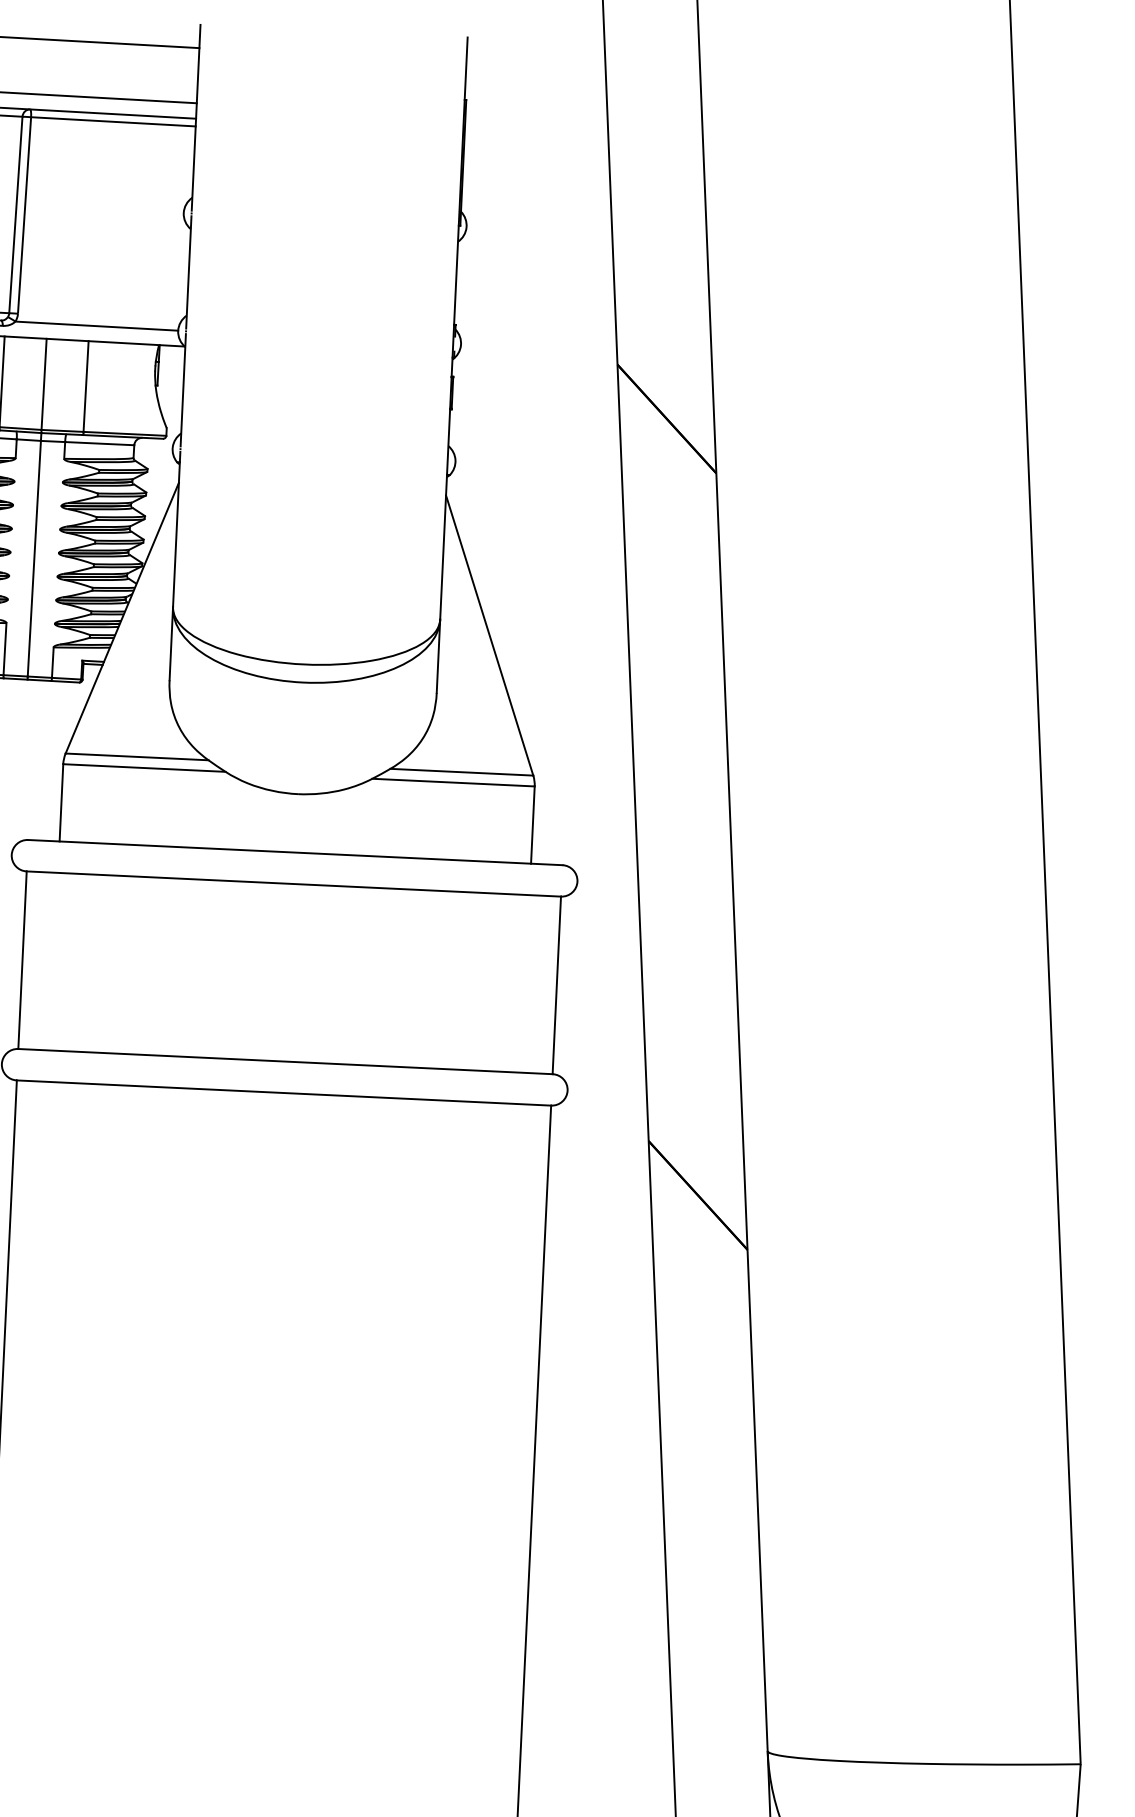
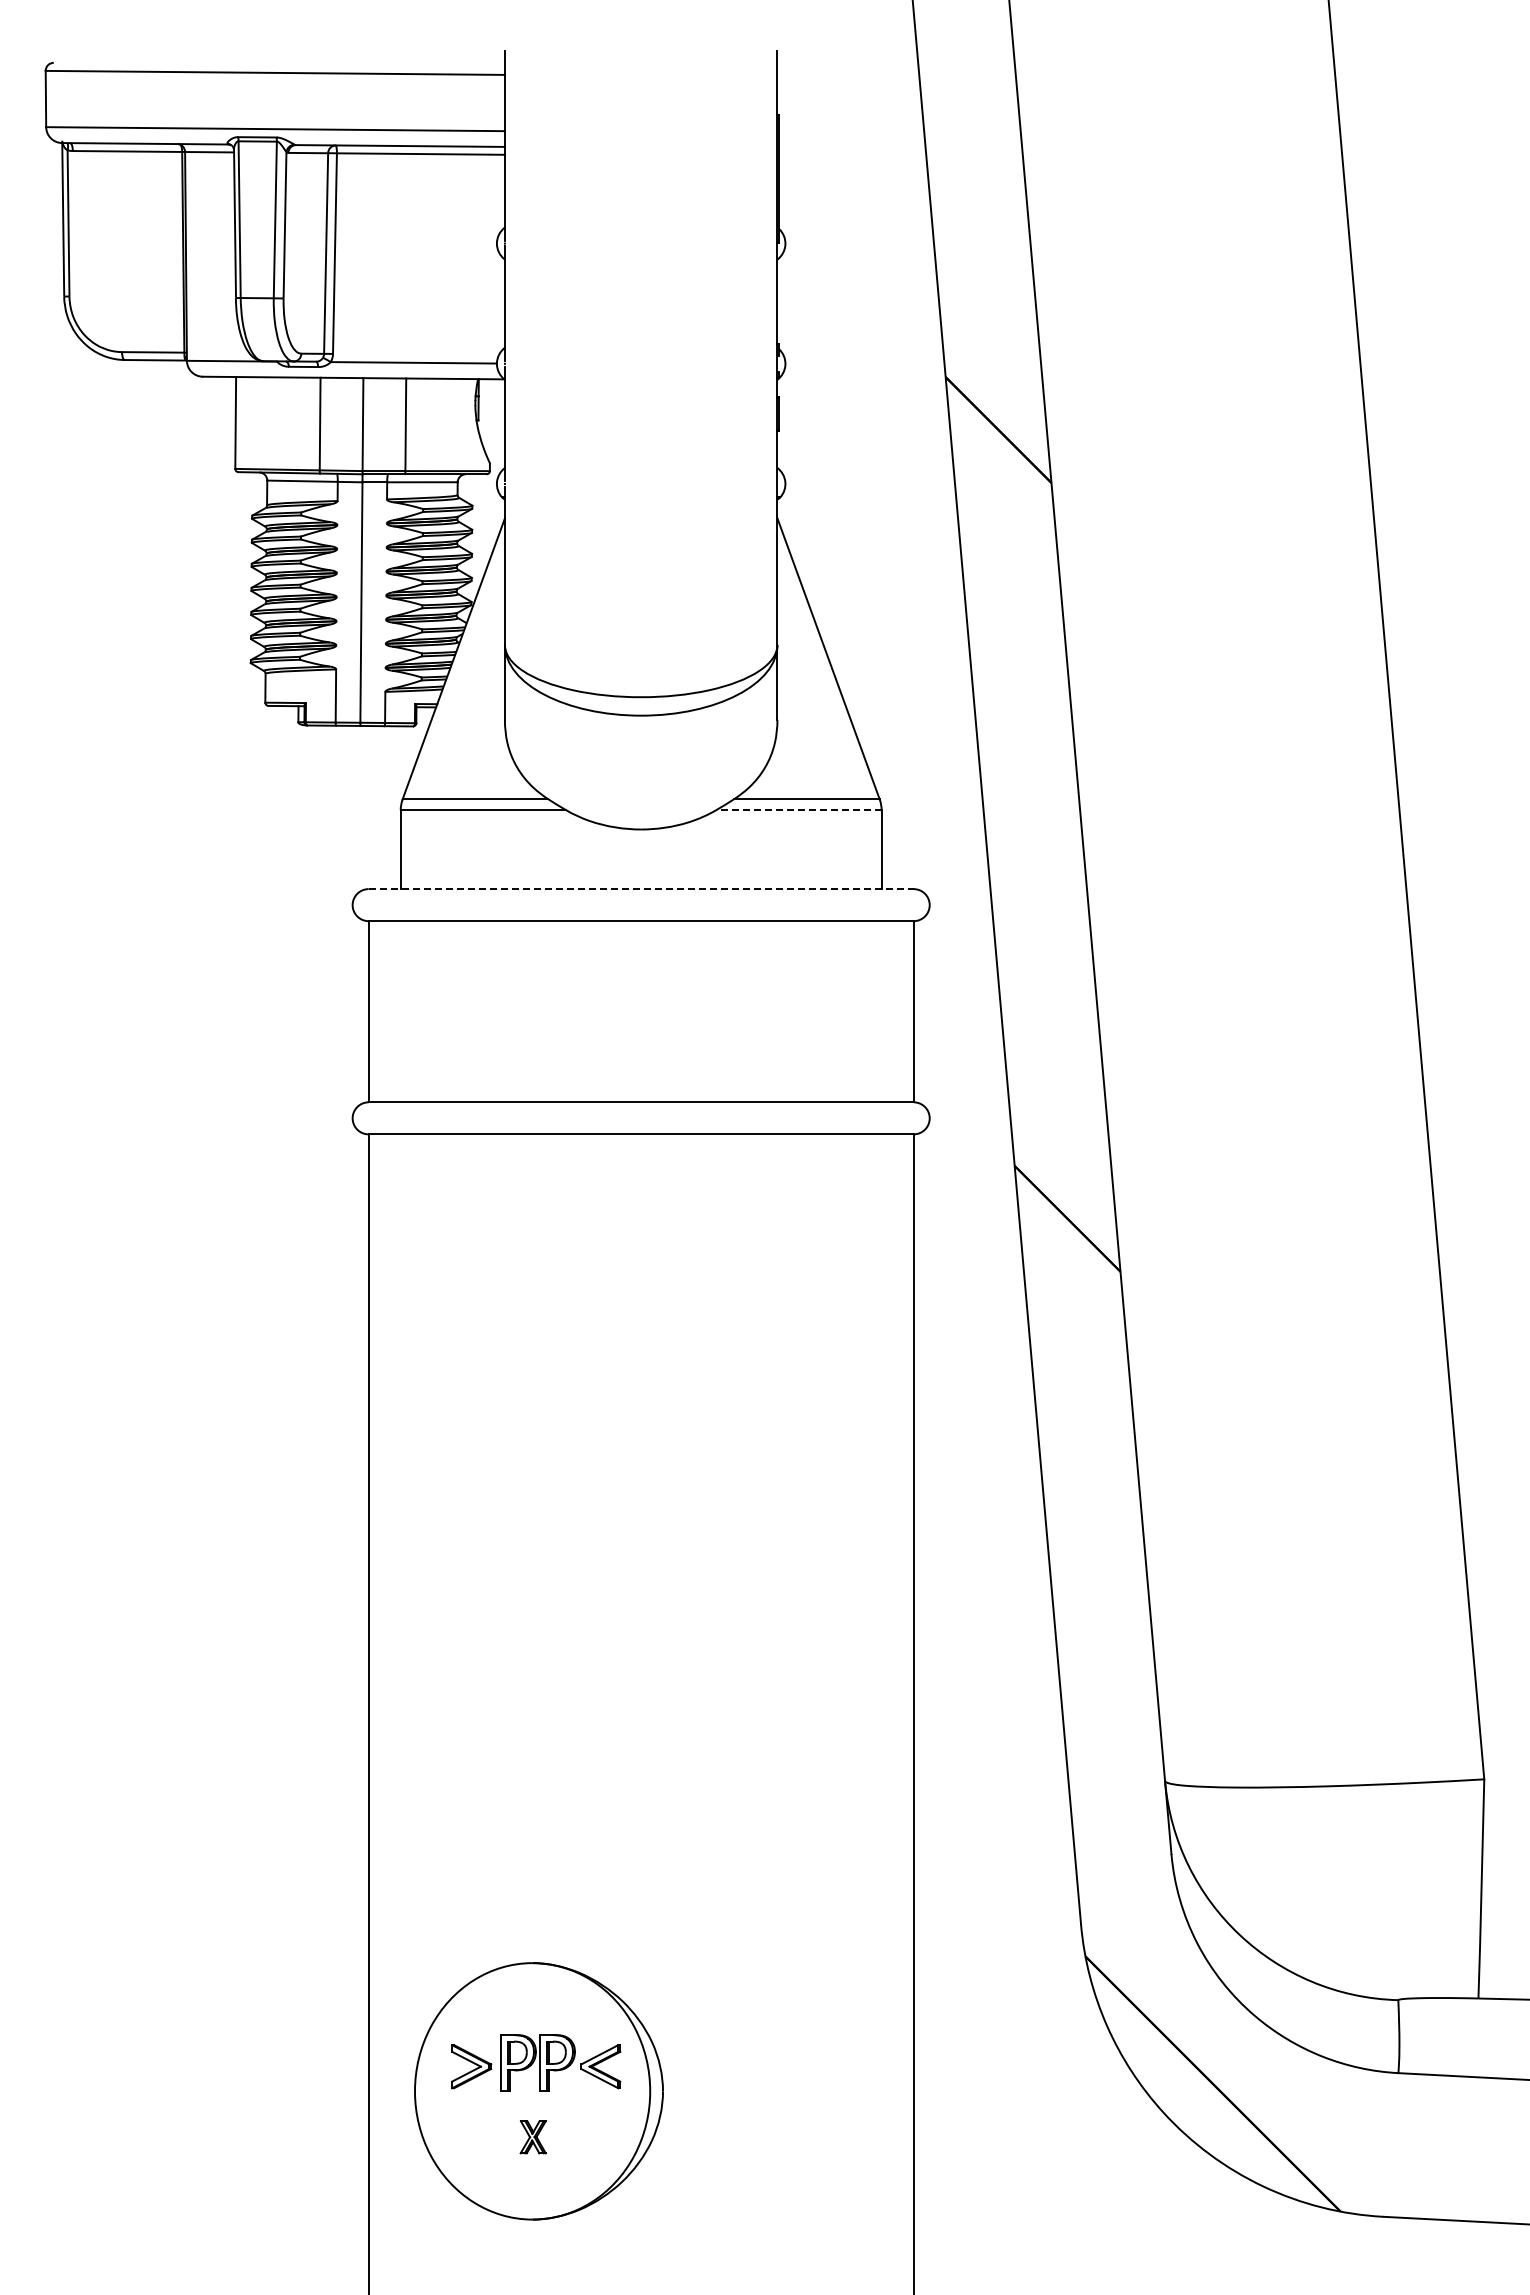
line: (453, 782) -> (798, 810), solid -> dashed
line: (295, 852) -> (641, 889), solid -> dashed

